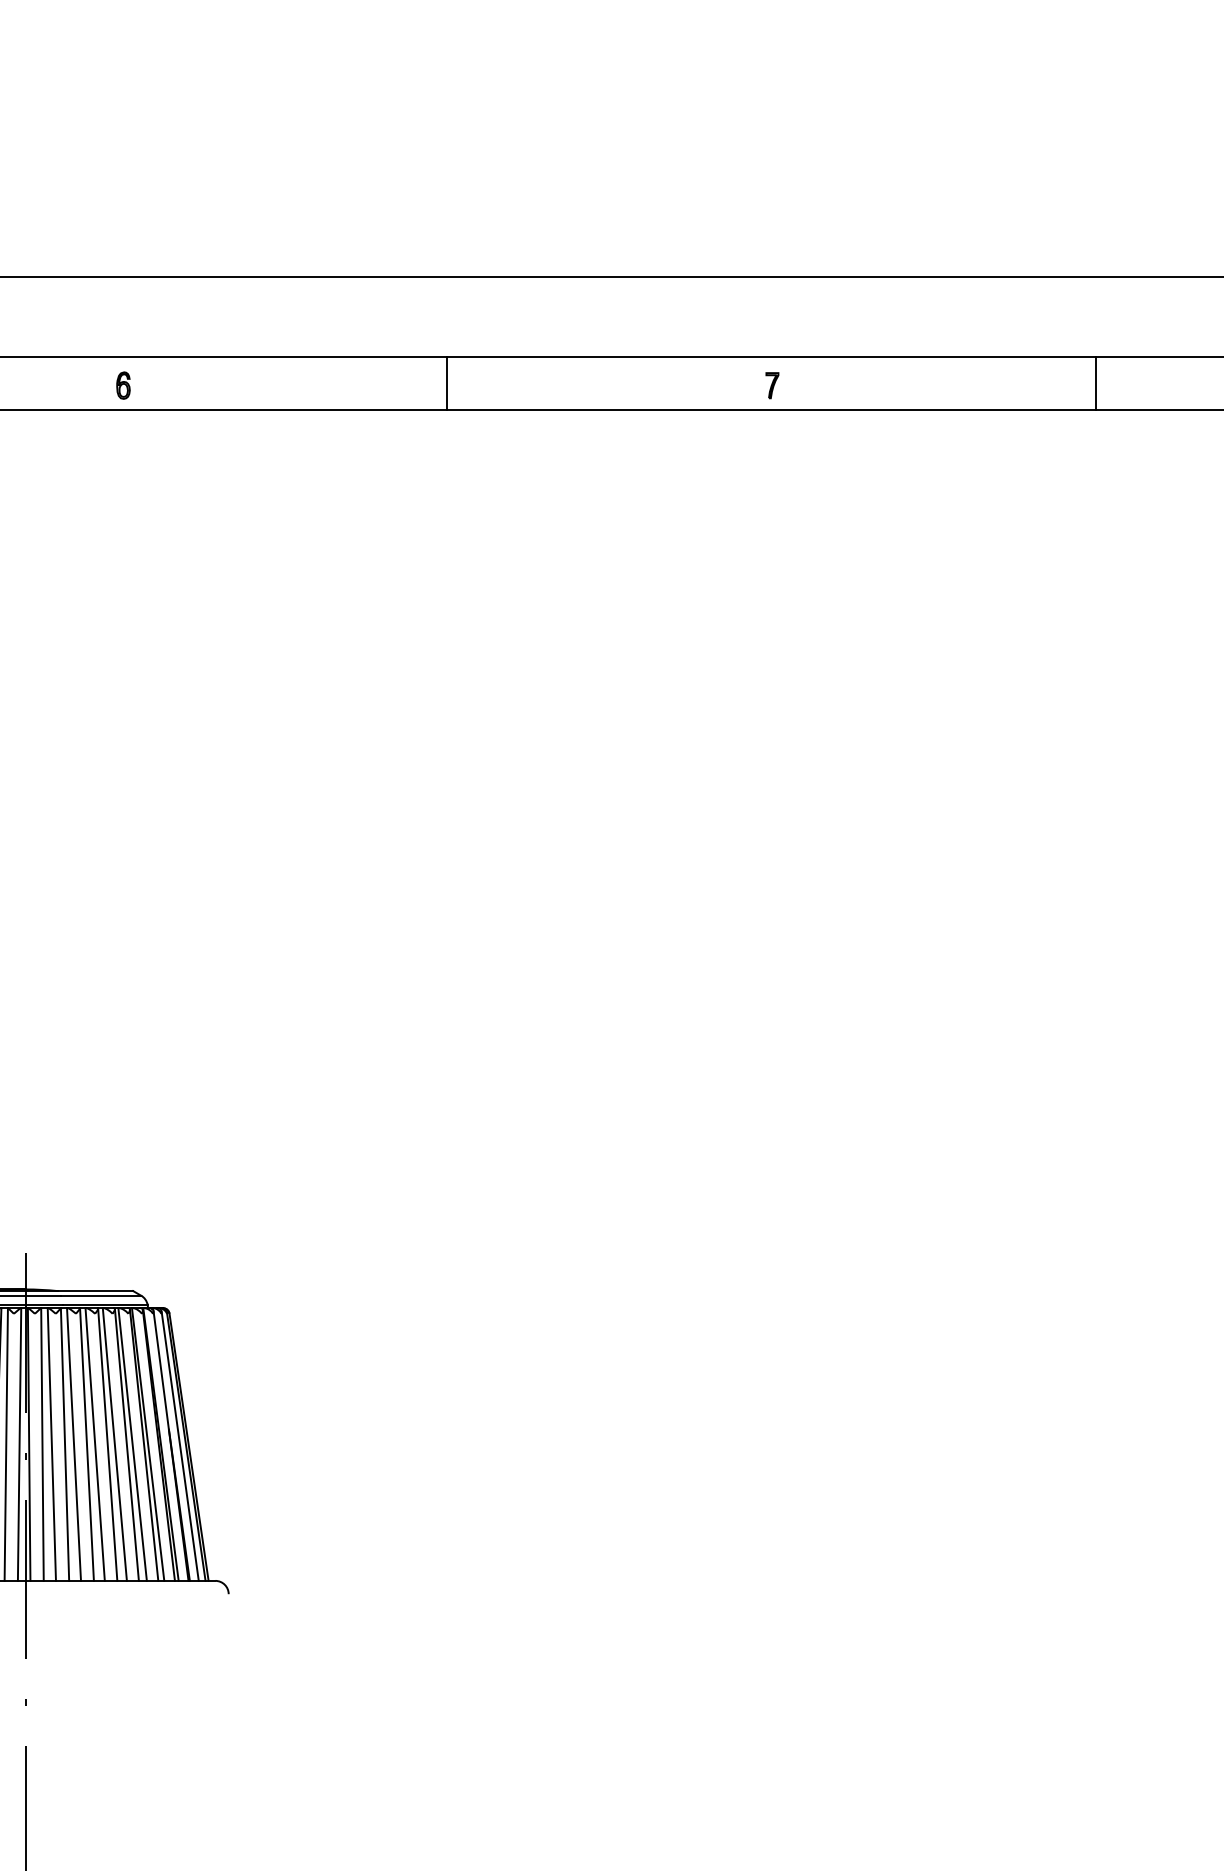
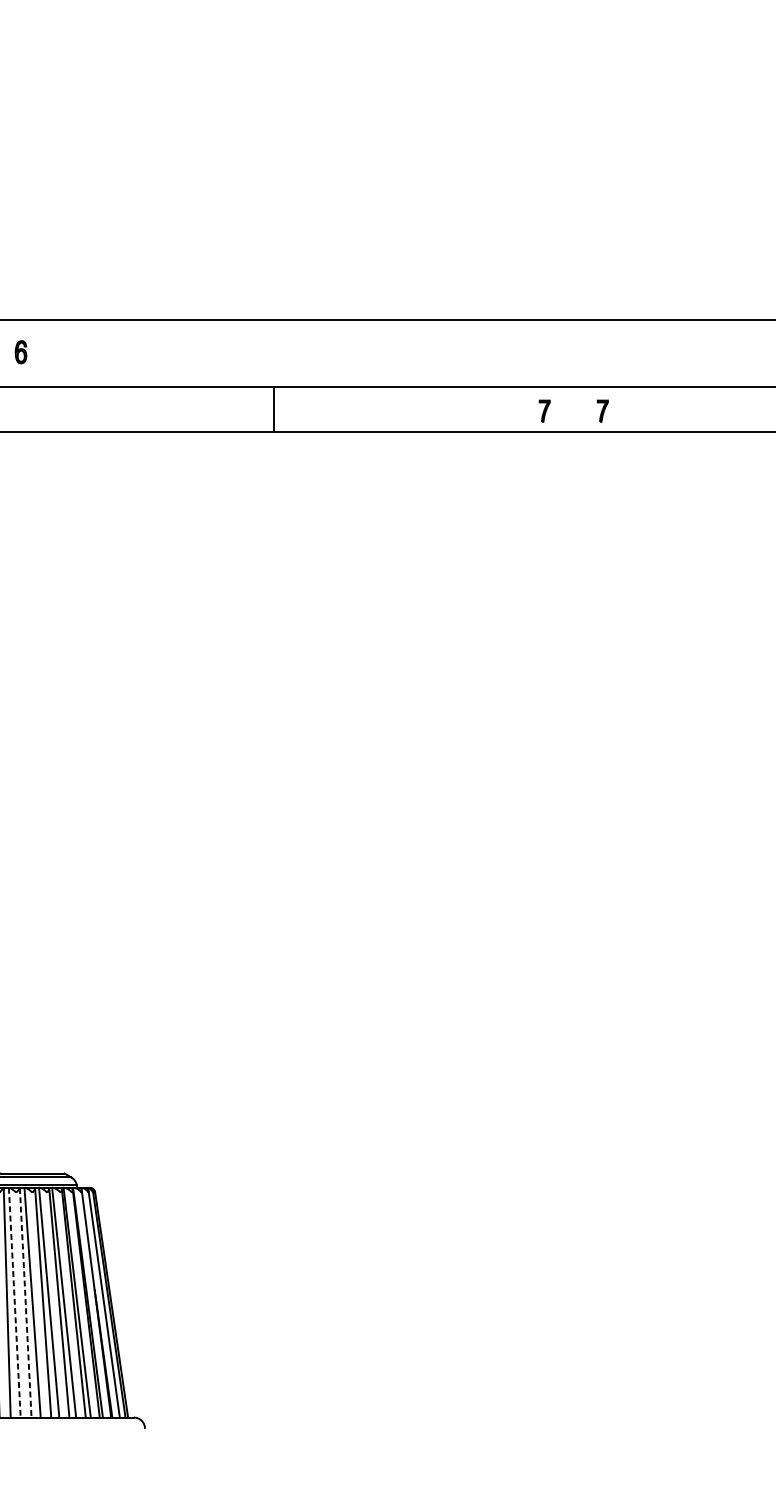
line: (447, 382) -> (274, 408), moved
part: (123, 385) -> (21, 352), moved
part: (703, 385) -> (544, 411), added
line: (74, 1444) -> (15, 1302), solid -> dashed
line: (87, 1445) -> (26, 1303), solid -> dashed

